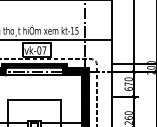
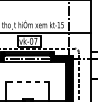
line: (34, 100) -> (27, 82), solid -> dashed

